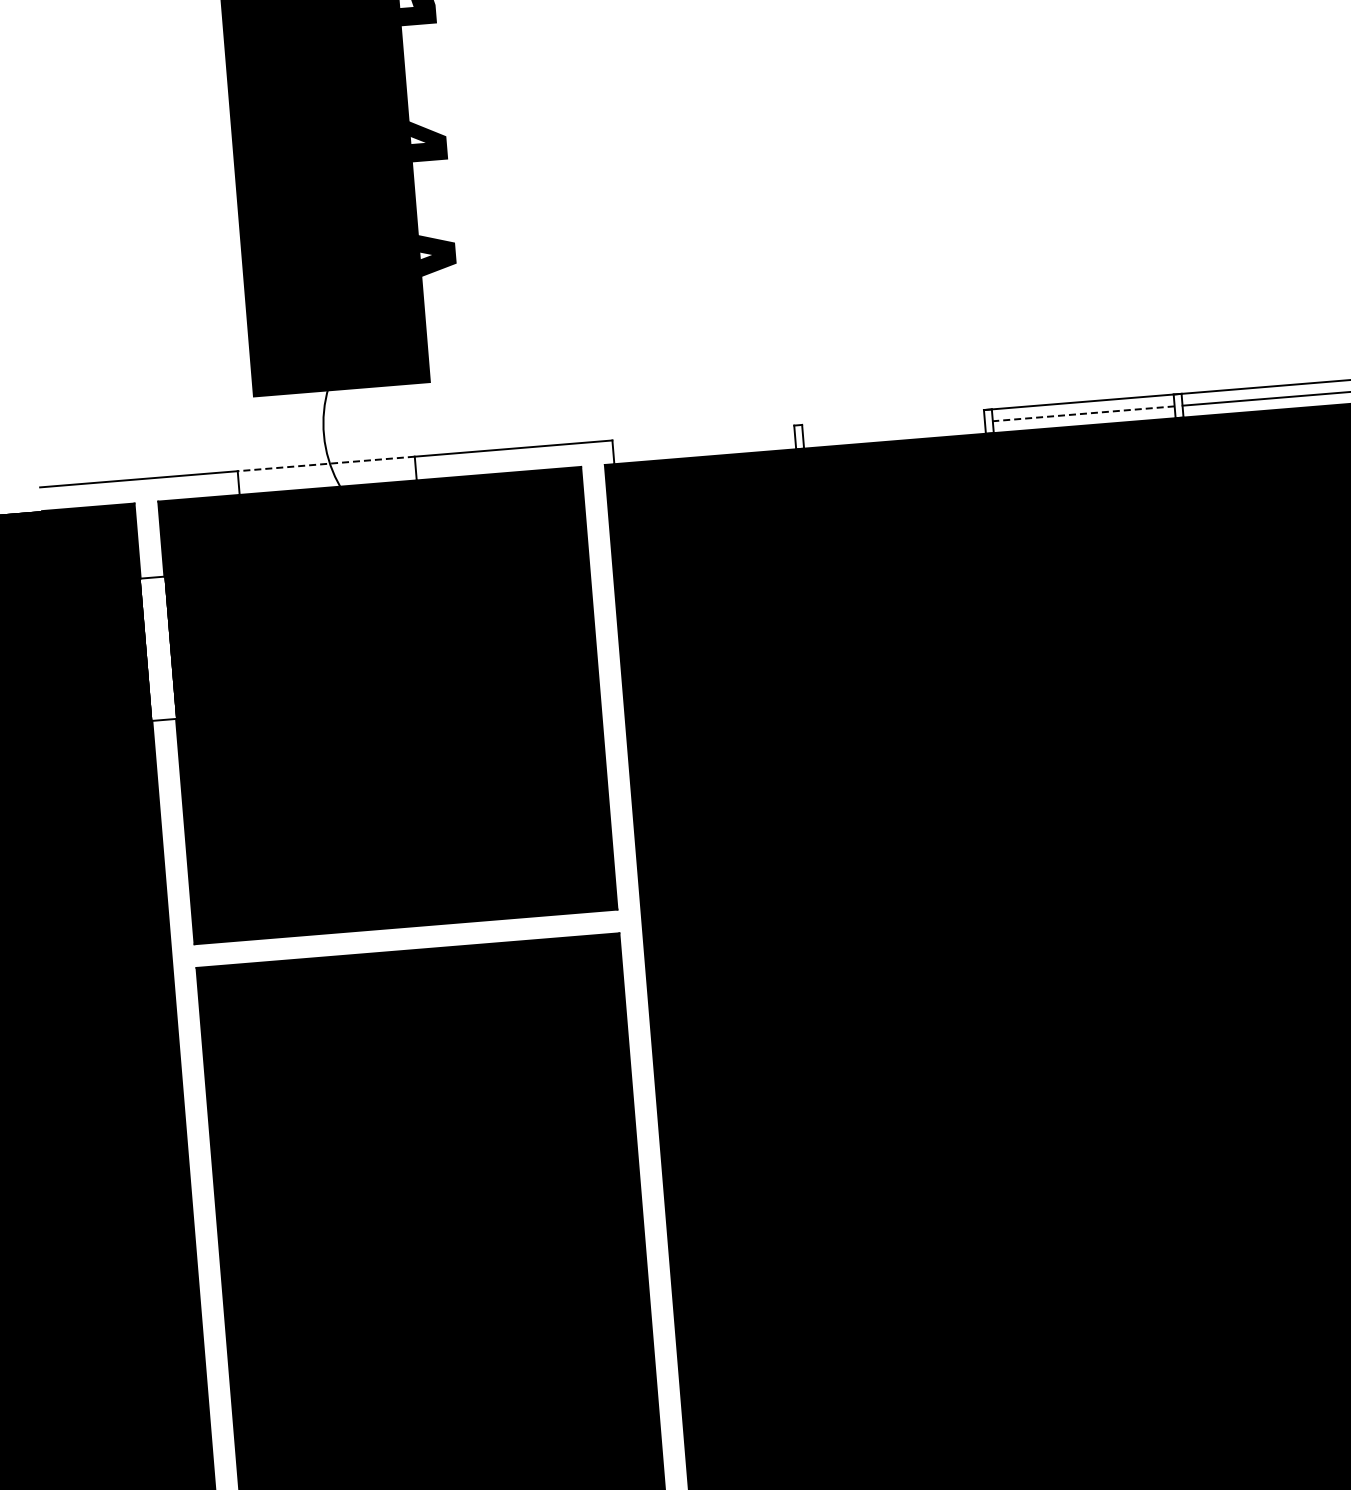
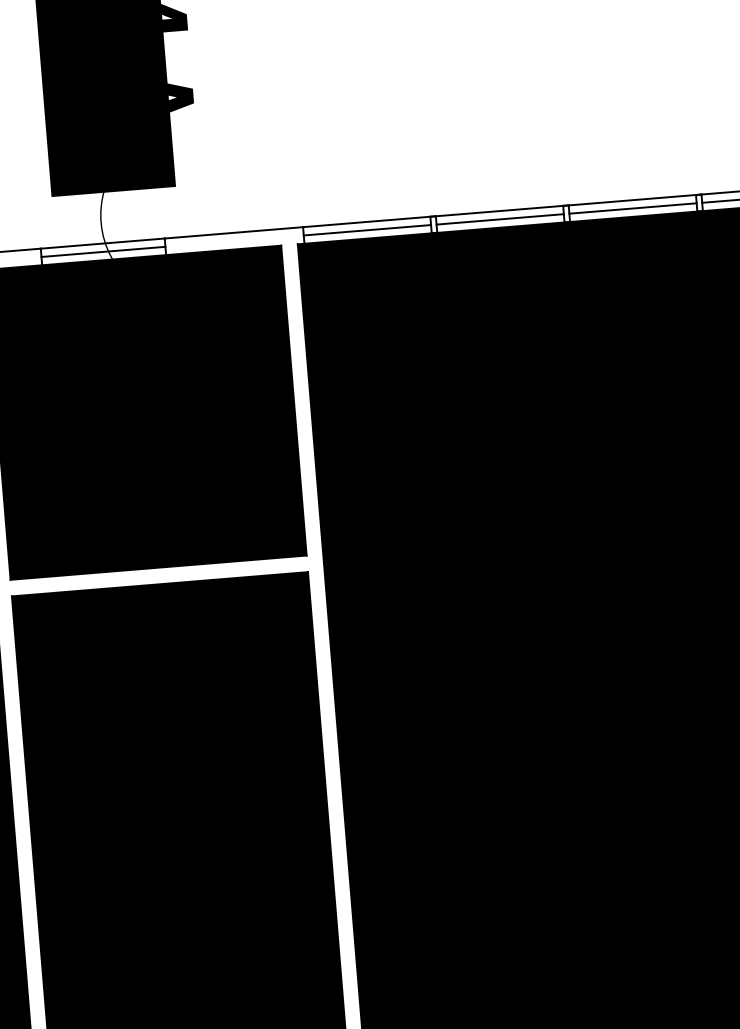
line: (1083, 413) -> (632, 208), dashed -> solid
line: (797, 425) -> (432, 216), added
line: (893, 428) -> (499, 218), added
line: (704, 444) -> (367, 229), added
line: (326, 463) -> (102, 243), dashed -> solid
line: (326, 475) -> (102, 251), added

